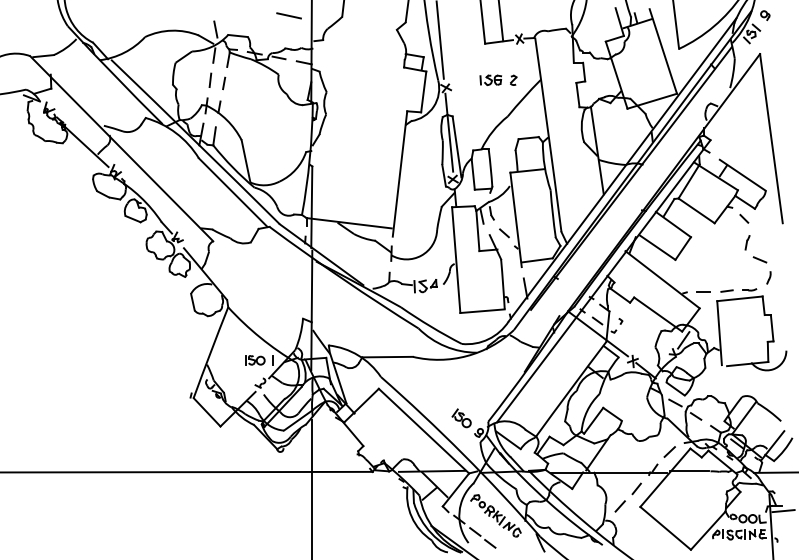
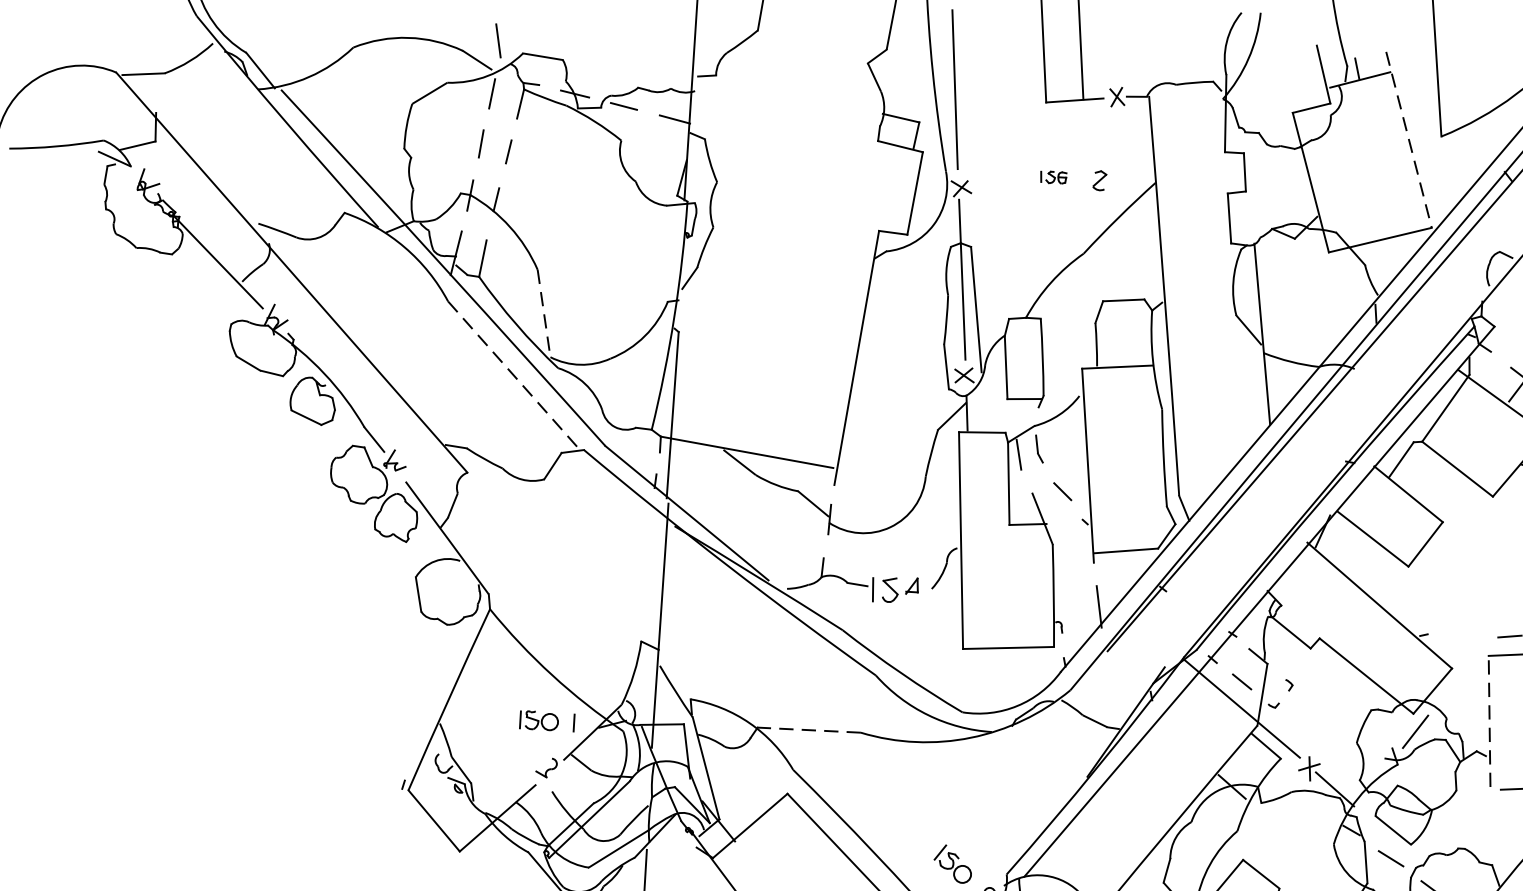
line: (288, 15) -> (648, 21), removed
line: (663, 51) -> (1409, 139), solid -> dashed
part: (490, 79) -> (1052, 176), size x0.6
line: (246, 161) -> (544, 313), solid -> dashed
line: (233, 192) -> (514, 375), solid -> dashed
line: (703, 291) -> (1461, 634), removed
line: (719, 332) -> (1489, 720), solid -> dashed
line: (387, 357) -> (808, 730), solid -> dashed

